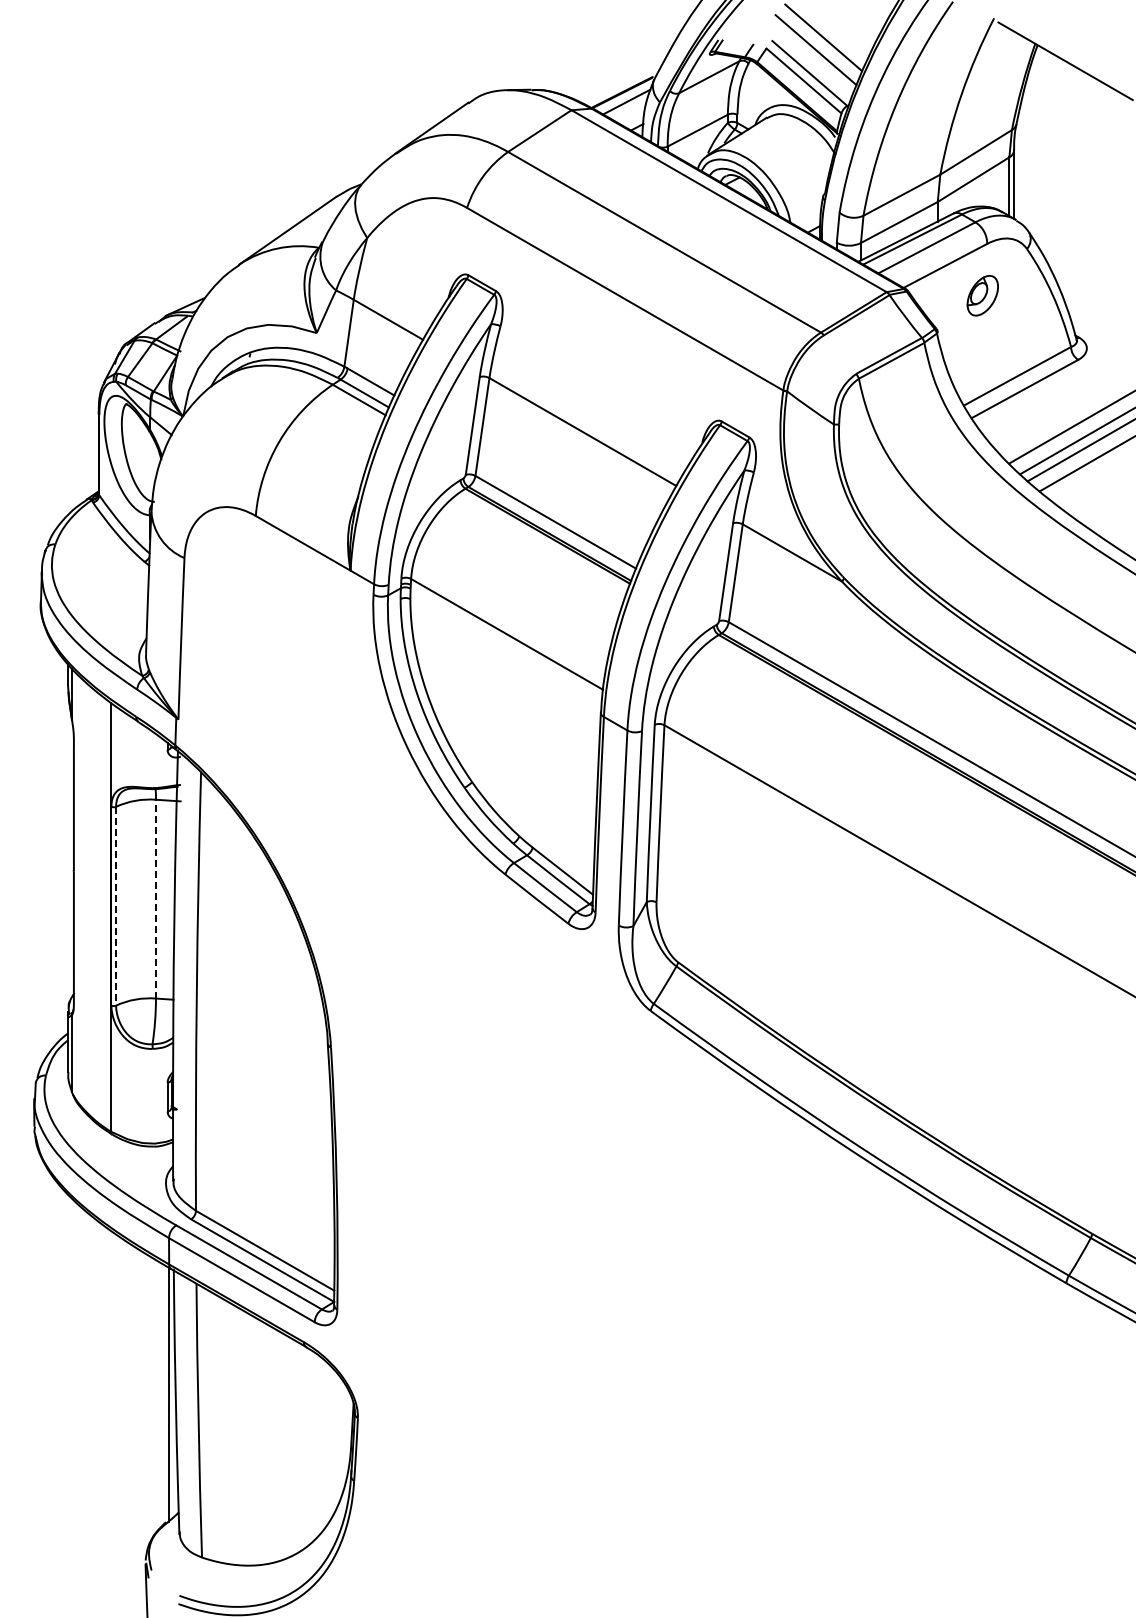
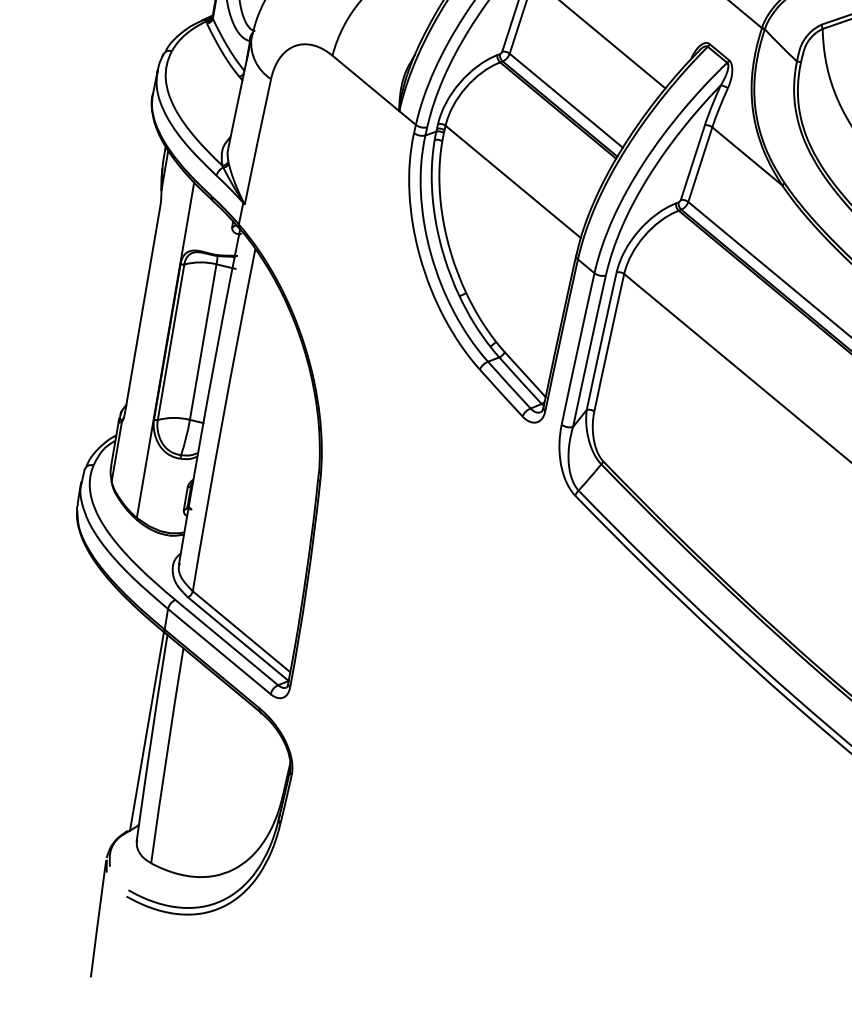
line: (156, 898) -> (203, 341), dashed -> solid
line: (116, 906) -> (171, 342), dashed -> solid

